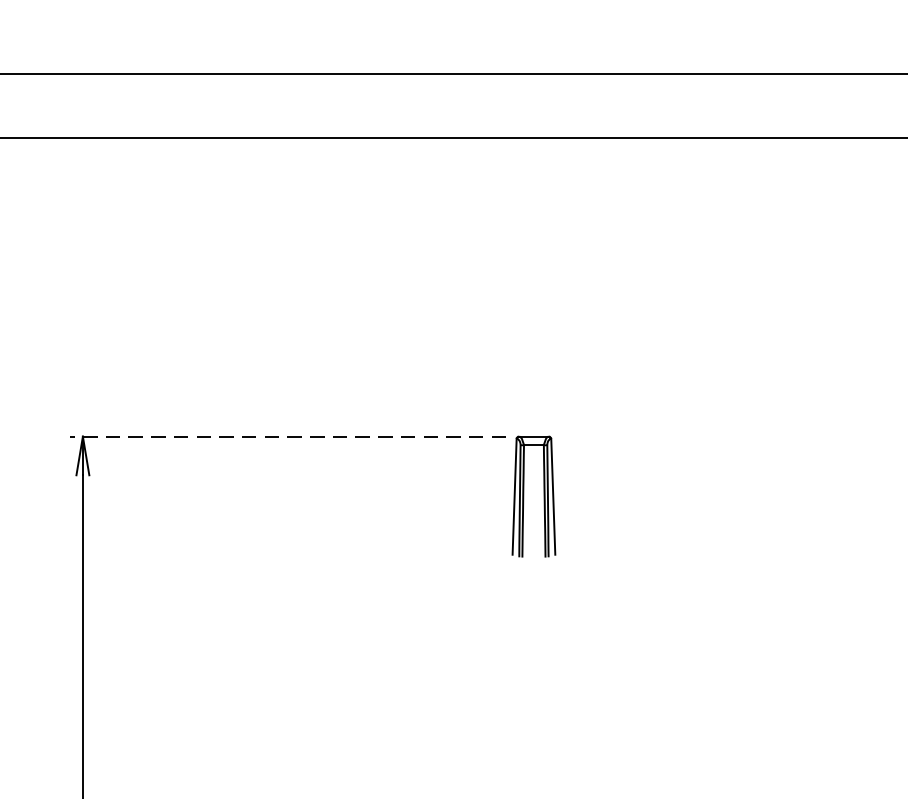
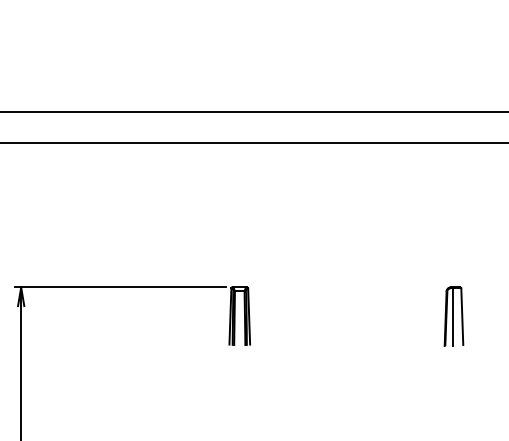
line: (287, 436) -> (120, 287), dashed -> solid

